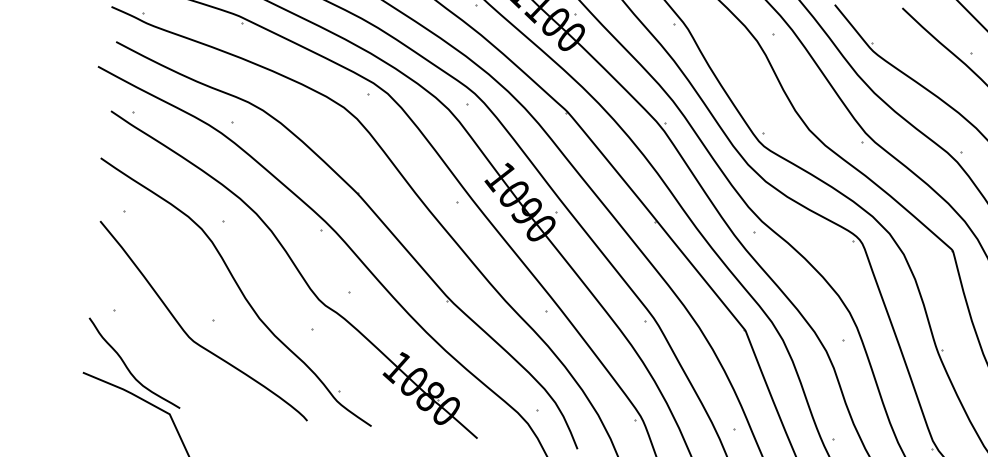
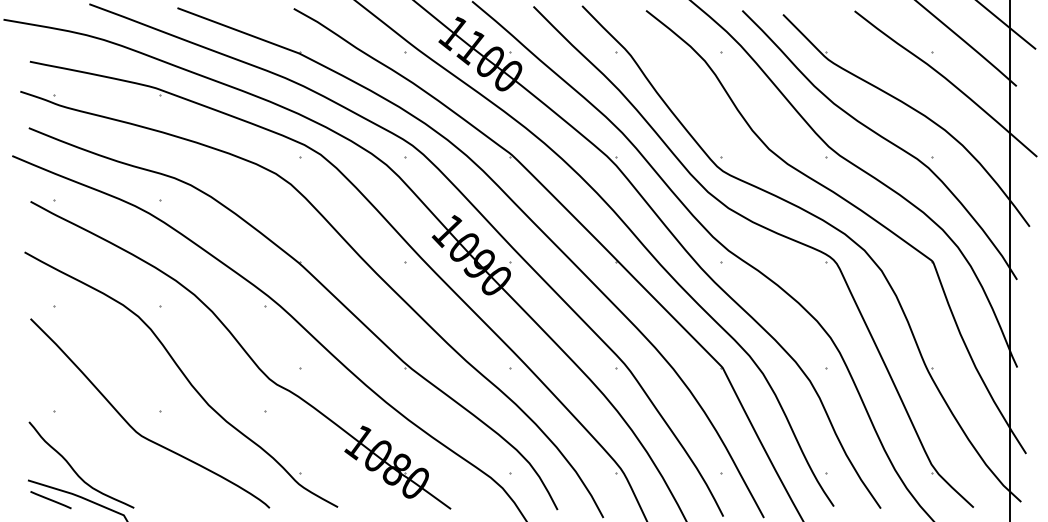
line: (102, 393) -> (50, 500), added

